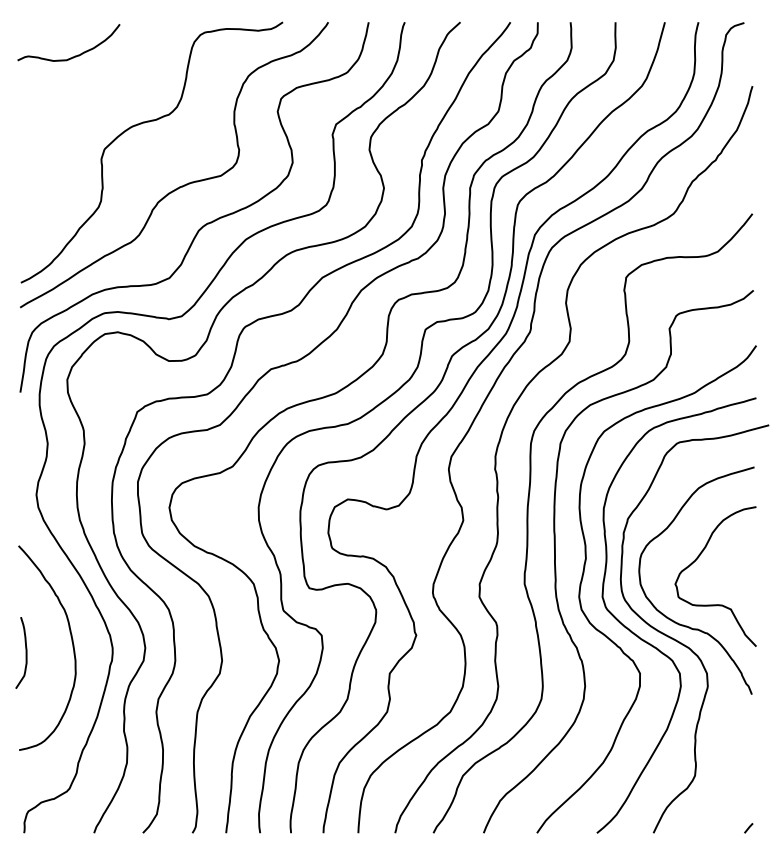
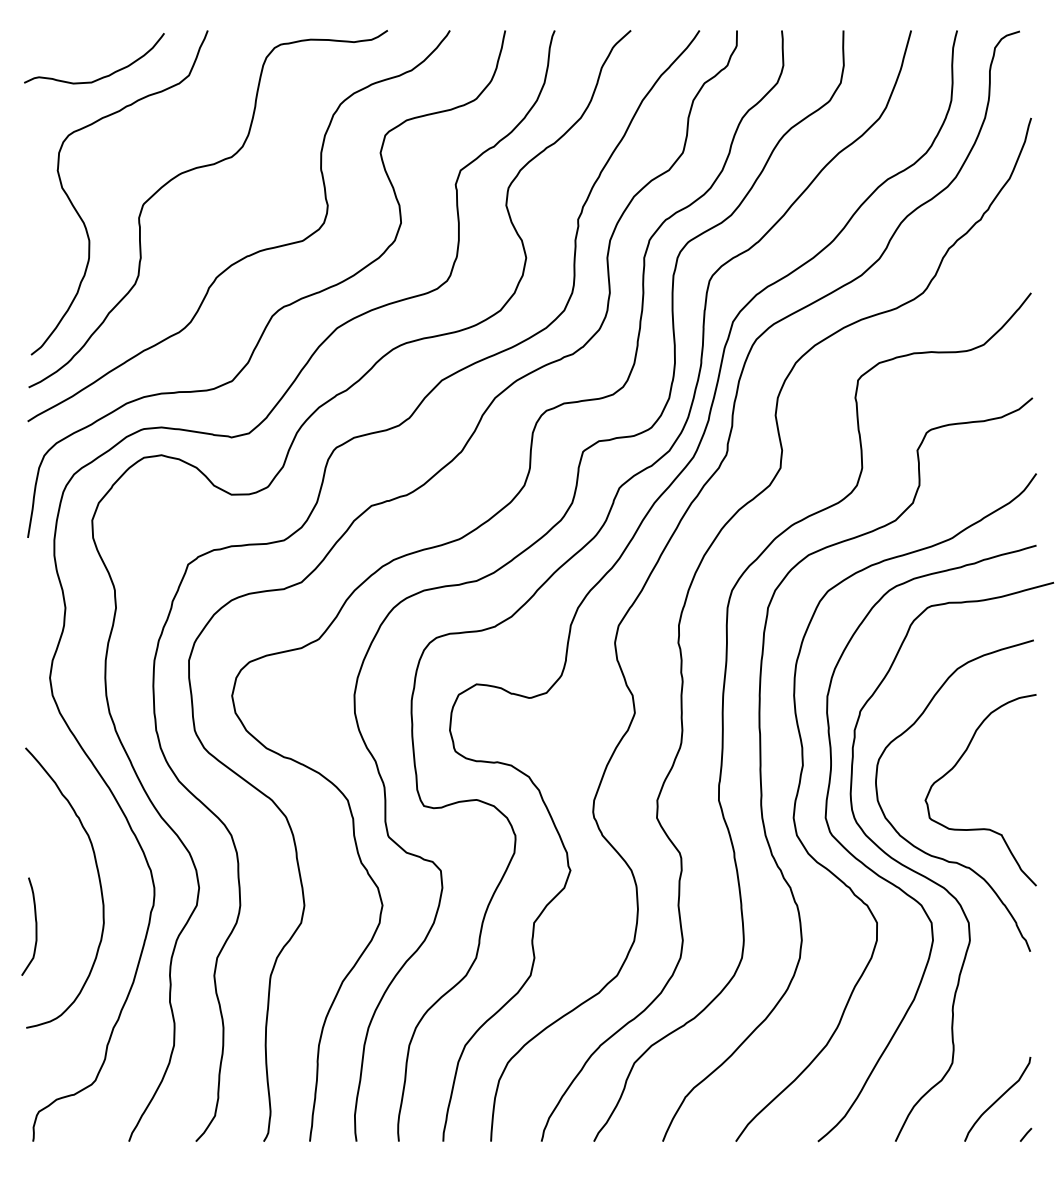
curve: (60, 159) -> (82, 218), added
curve: (25, 652) -> (35, 926), moved
curve: (727, 802) -> (997, 1099), added

